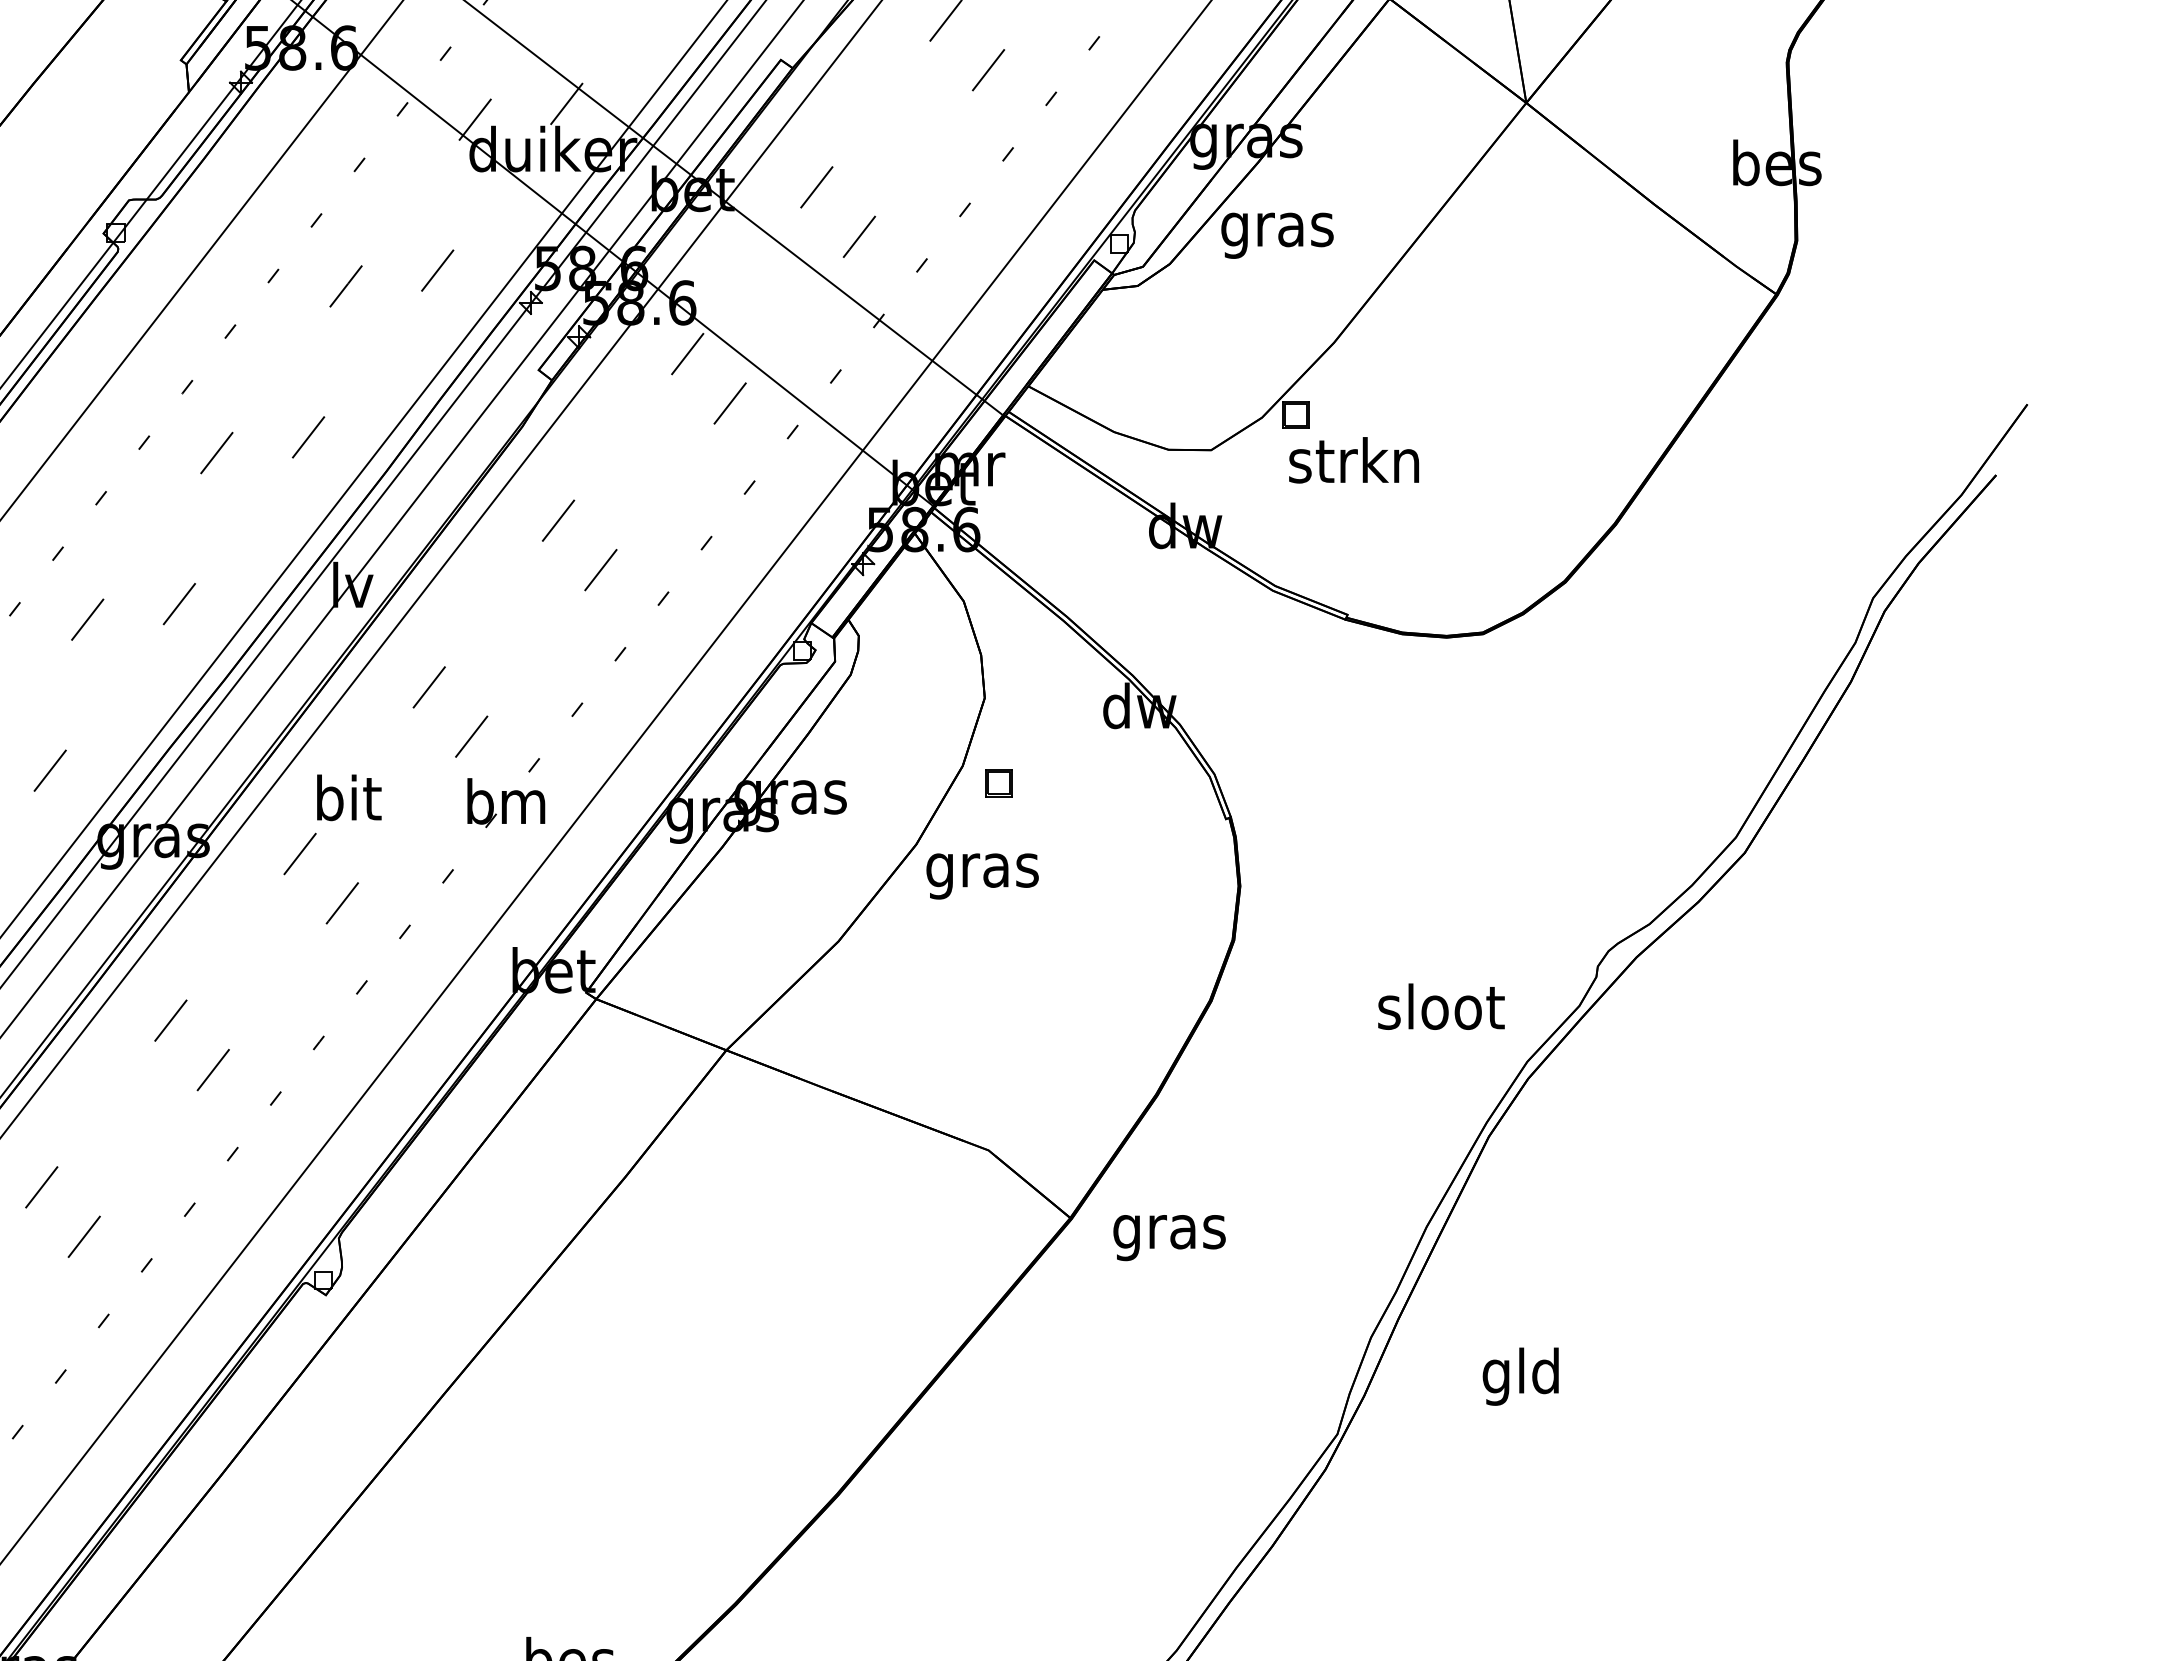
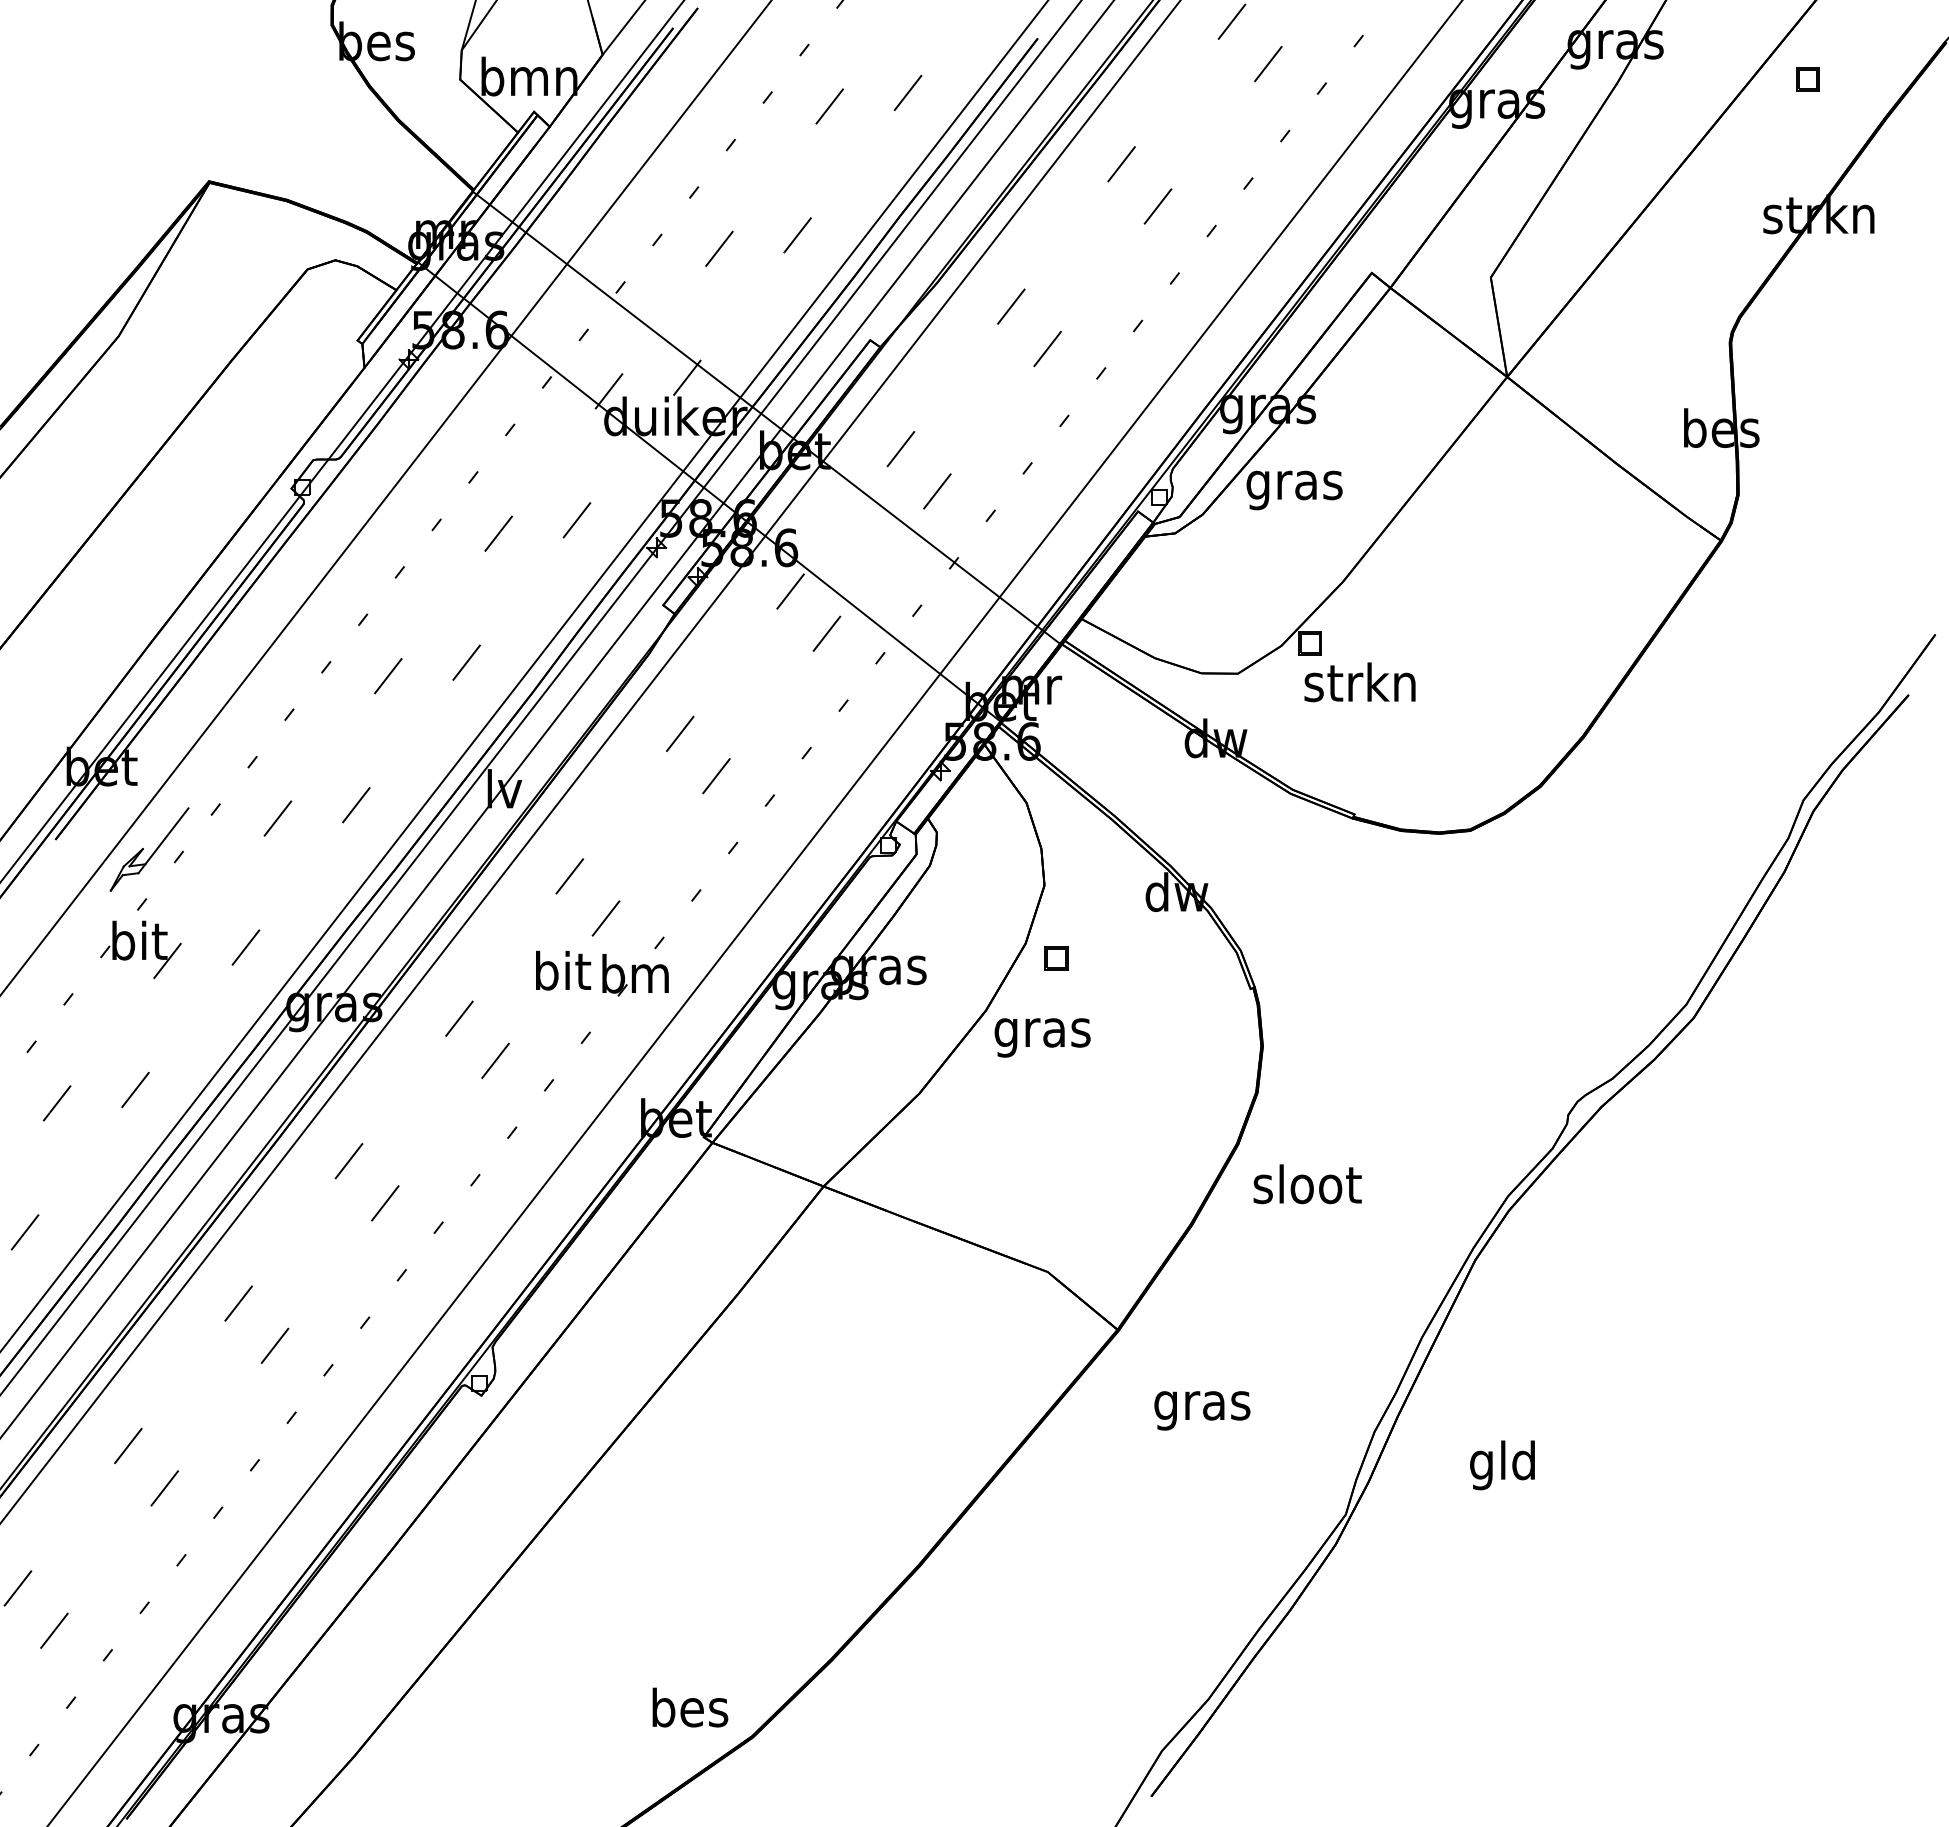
text: (349, 797) -> (563, 970), moved
text: (1441, 1007) -> (1307, 1184), moved
text: (1169, 1237) -> (1202, 1410), moved

